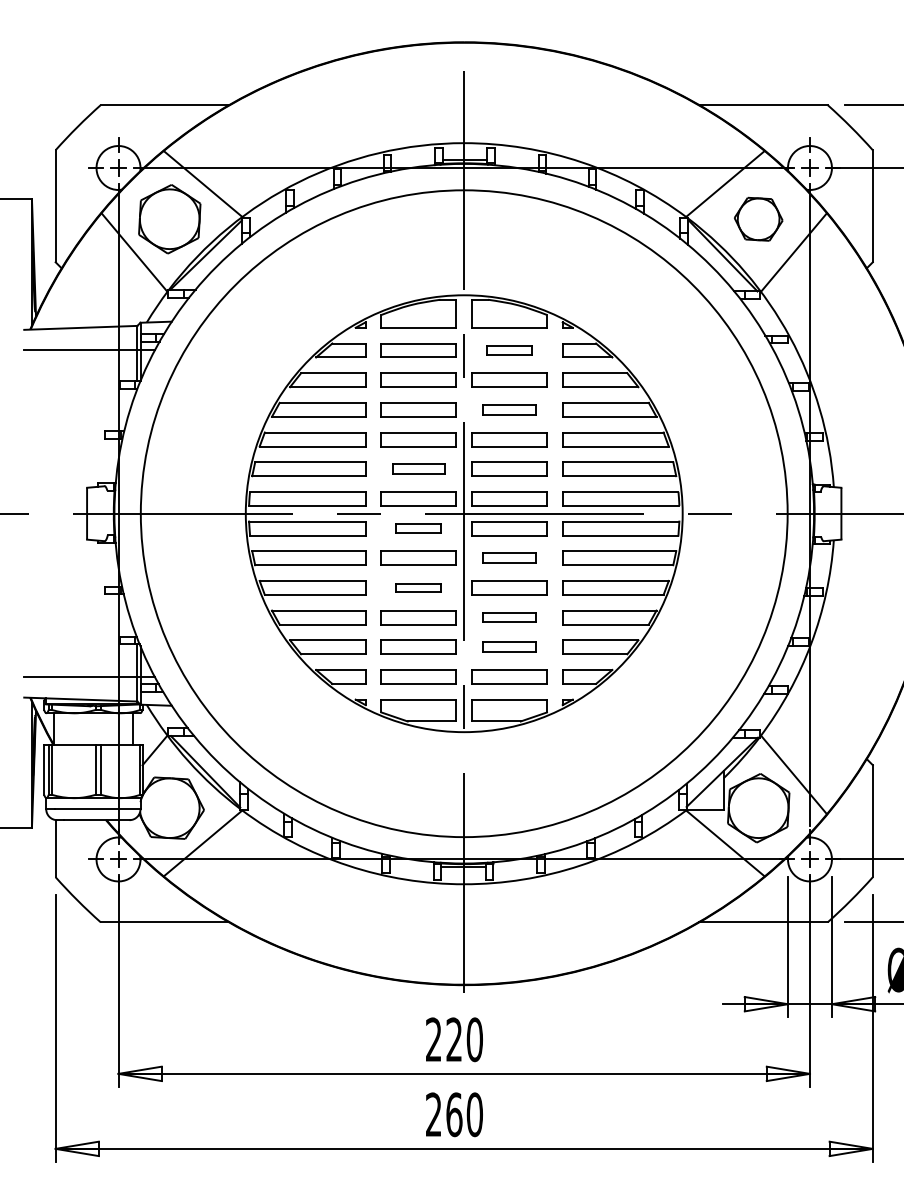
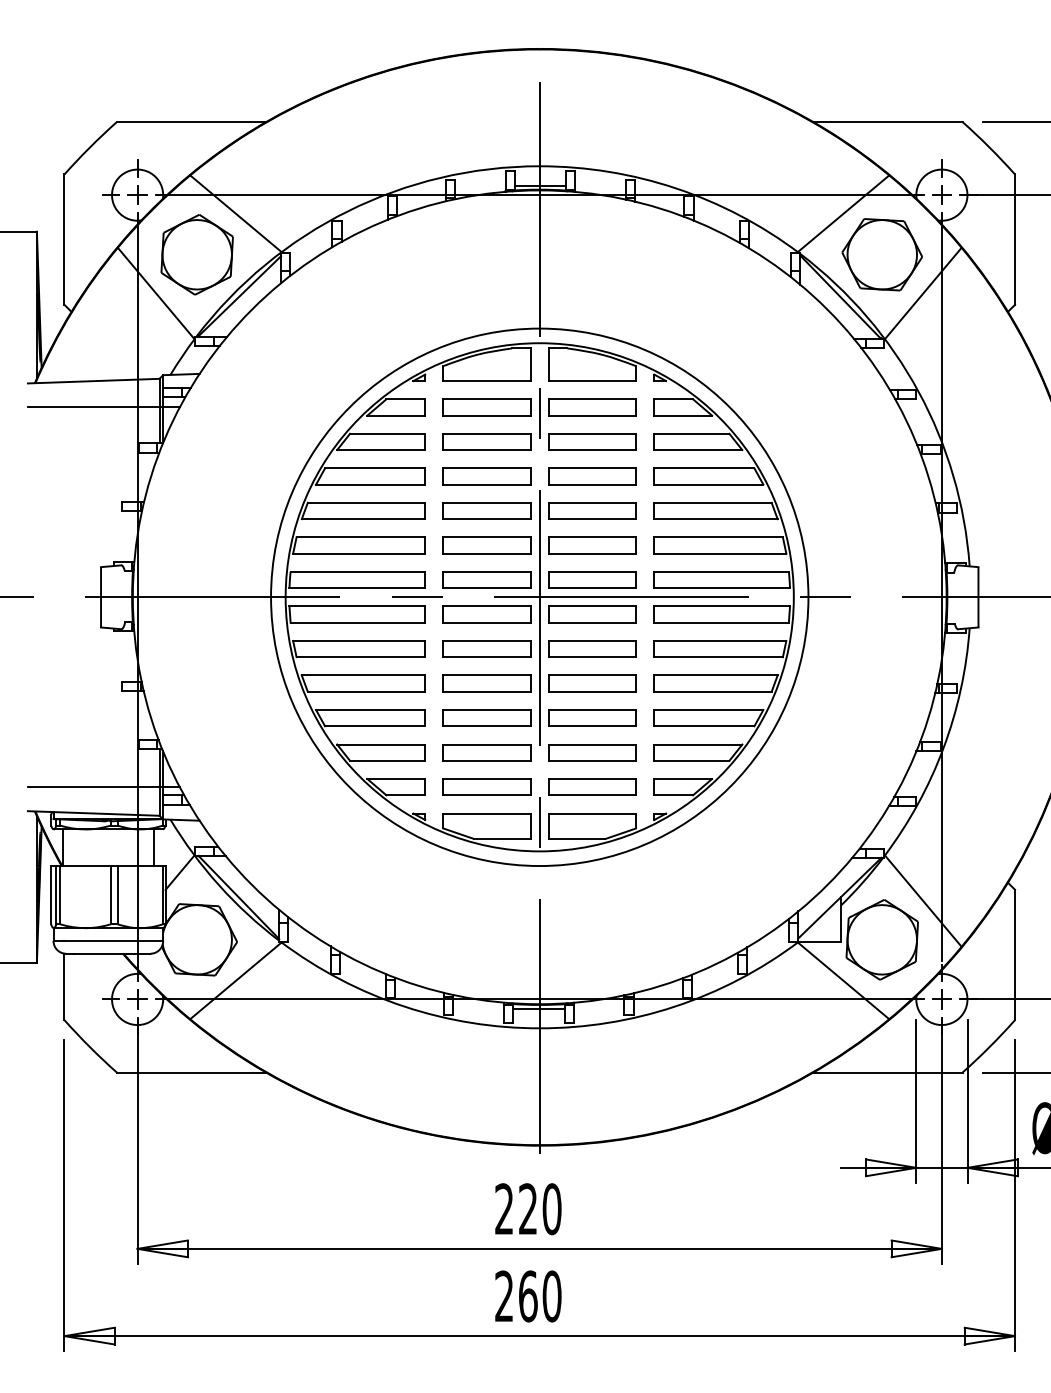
part: (758, 219) -> (881, 254), size x1.43
part: (509, 350) -> (592, 407), size x1.67
part: (509, 409) -> (592, 476), size x1.43
part: (418, 469) -> (486, 545), size x1.43
circle: (464, 513) -> (539, 597), size x0.71
part: (418, 528) -> (486, 614), size x1.67
part: (509, 557) -> (592, 648), size x1.43
part: (418, 587) -> (486, 683), size x1.67
part: (509, 617) -> (592, 717), size x1.43
part: (509, 647) -> (592, 752), size x1.43

